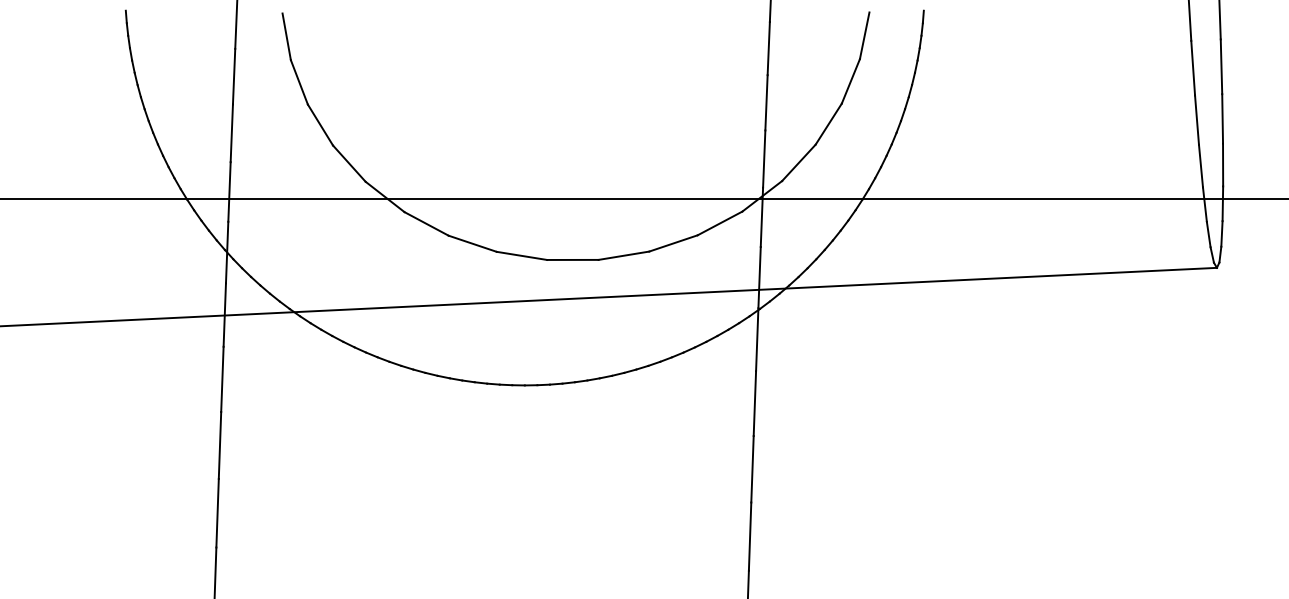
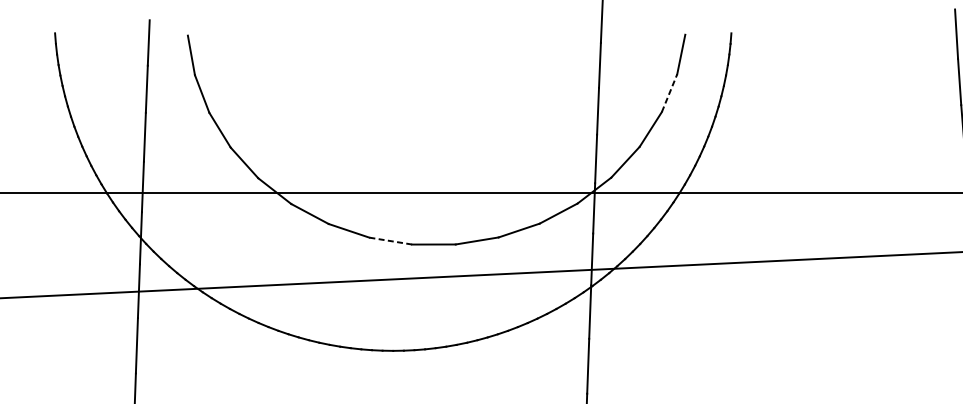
line: (851, 80) -> (670, 92), solid -> dashed
line: (522, 255) -> (391, 240), solid -> dashed

